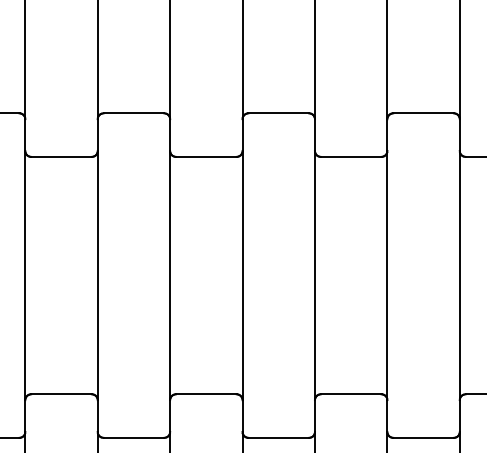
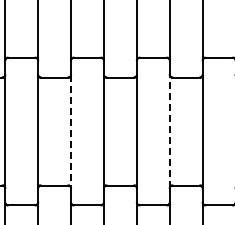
line: (98, 275) -> (71, 131), solid -> dashed
line: (314, 275) -> (169, 131), solid -> dashed

